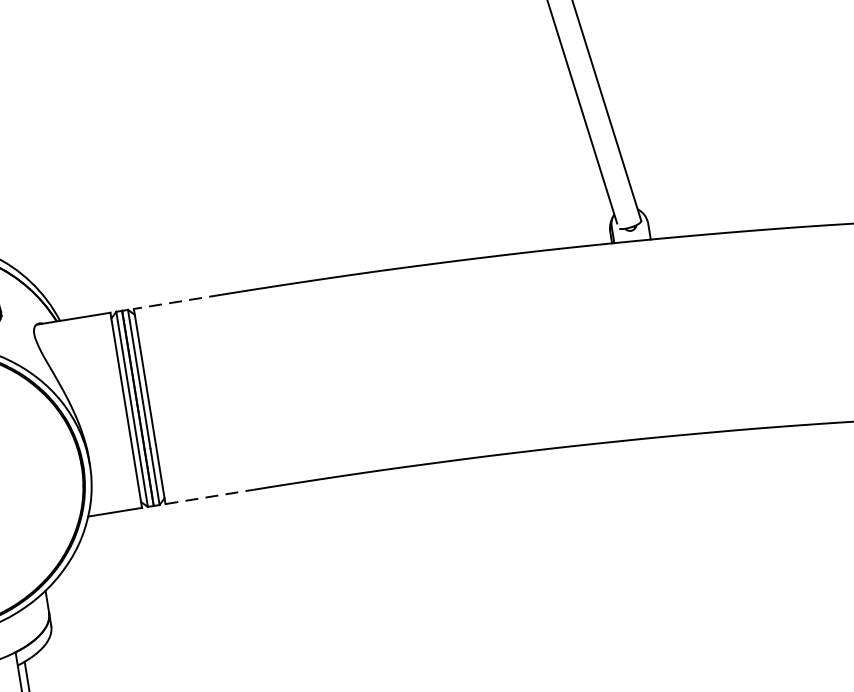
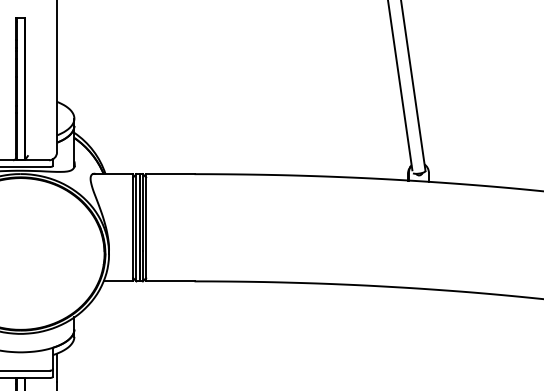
line: (176, 302) -> (169, 174), dashed -> solid
line: (209, 497) -> (170, 281), dashed -> solid

